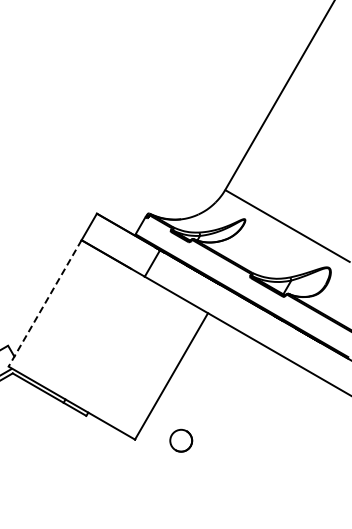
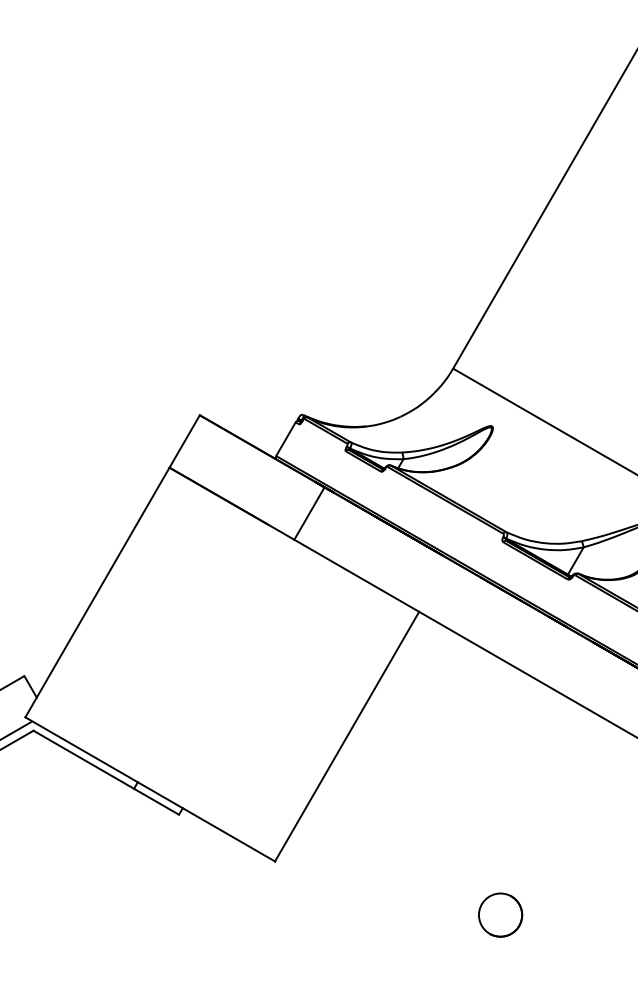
line: (45, 303) -> (98, 592), dashed -> solid
part: (181, 440) -> (501, 914), moved

